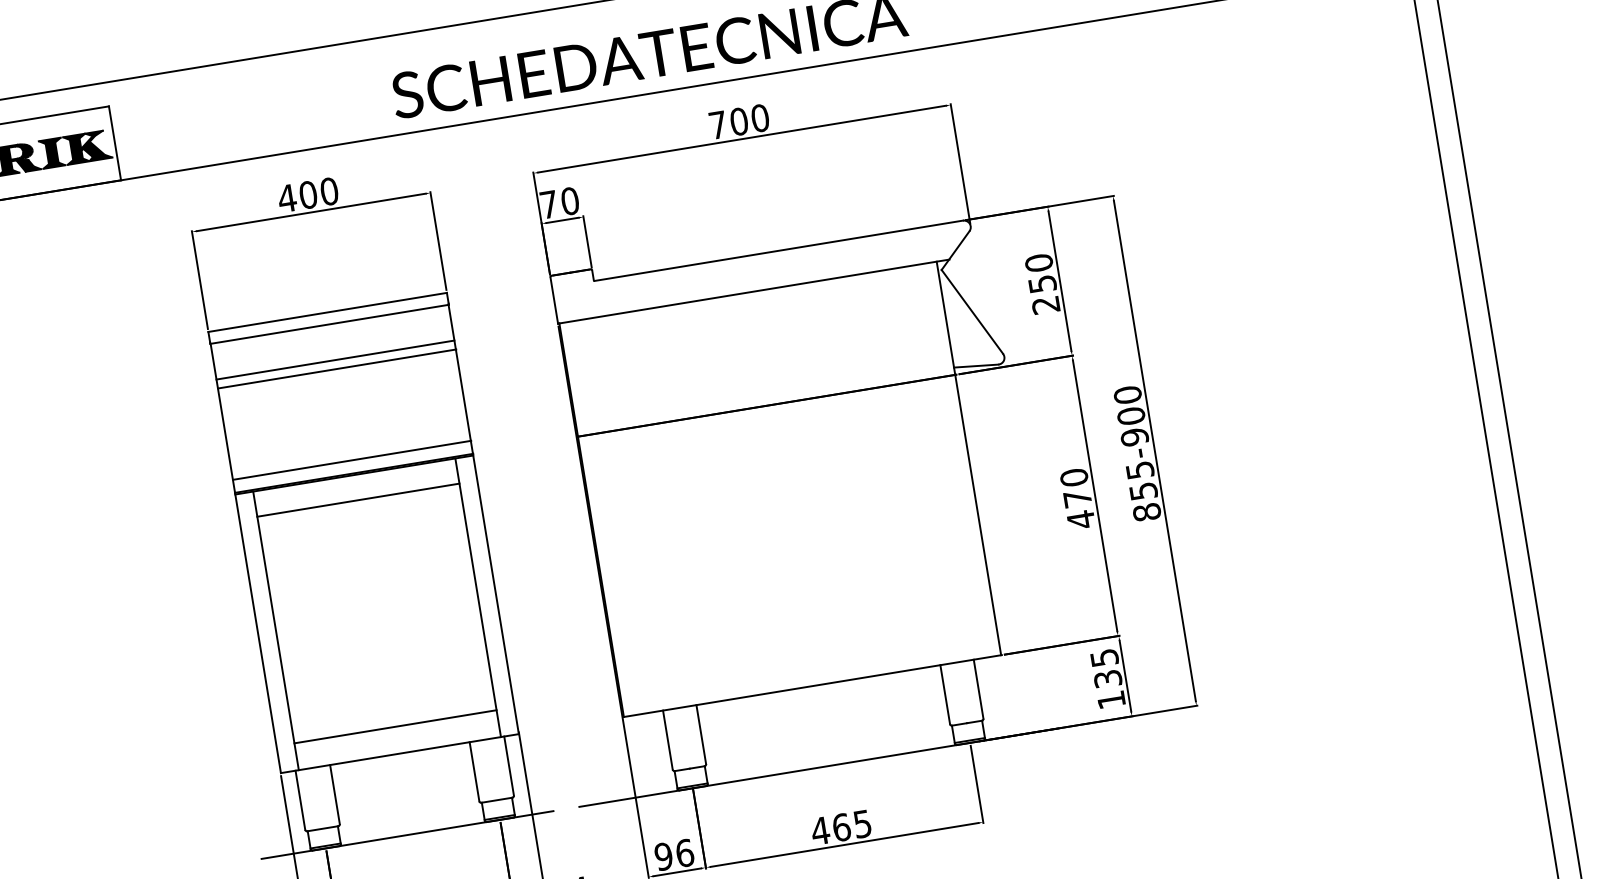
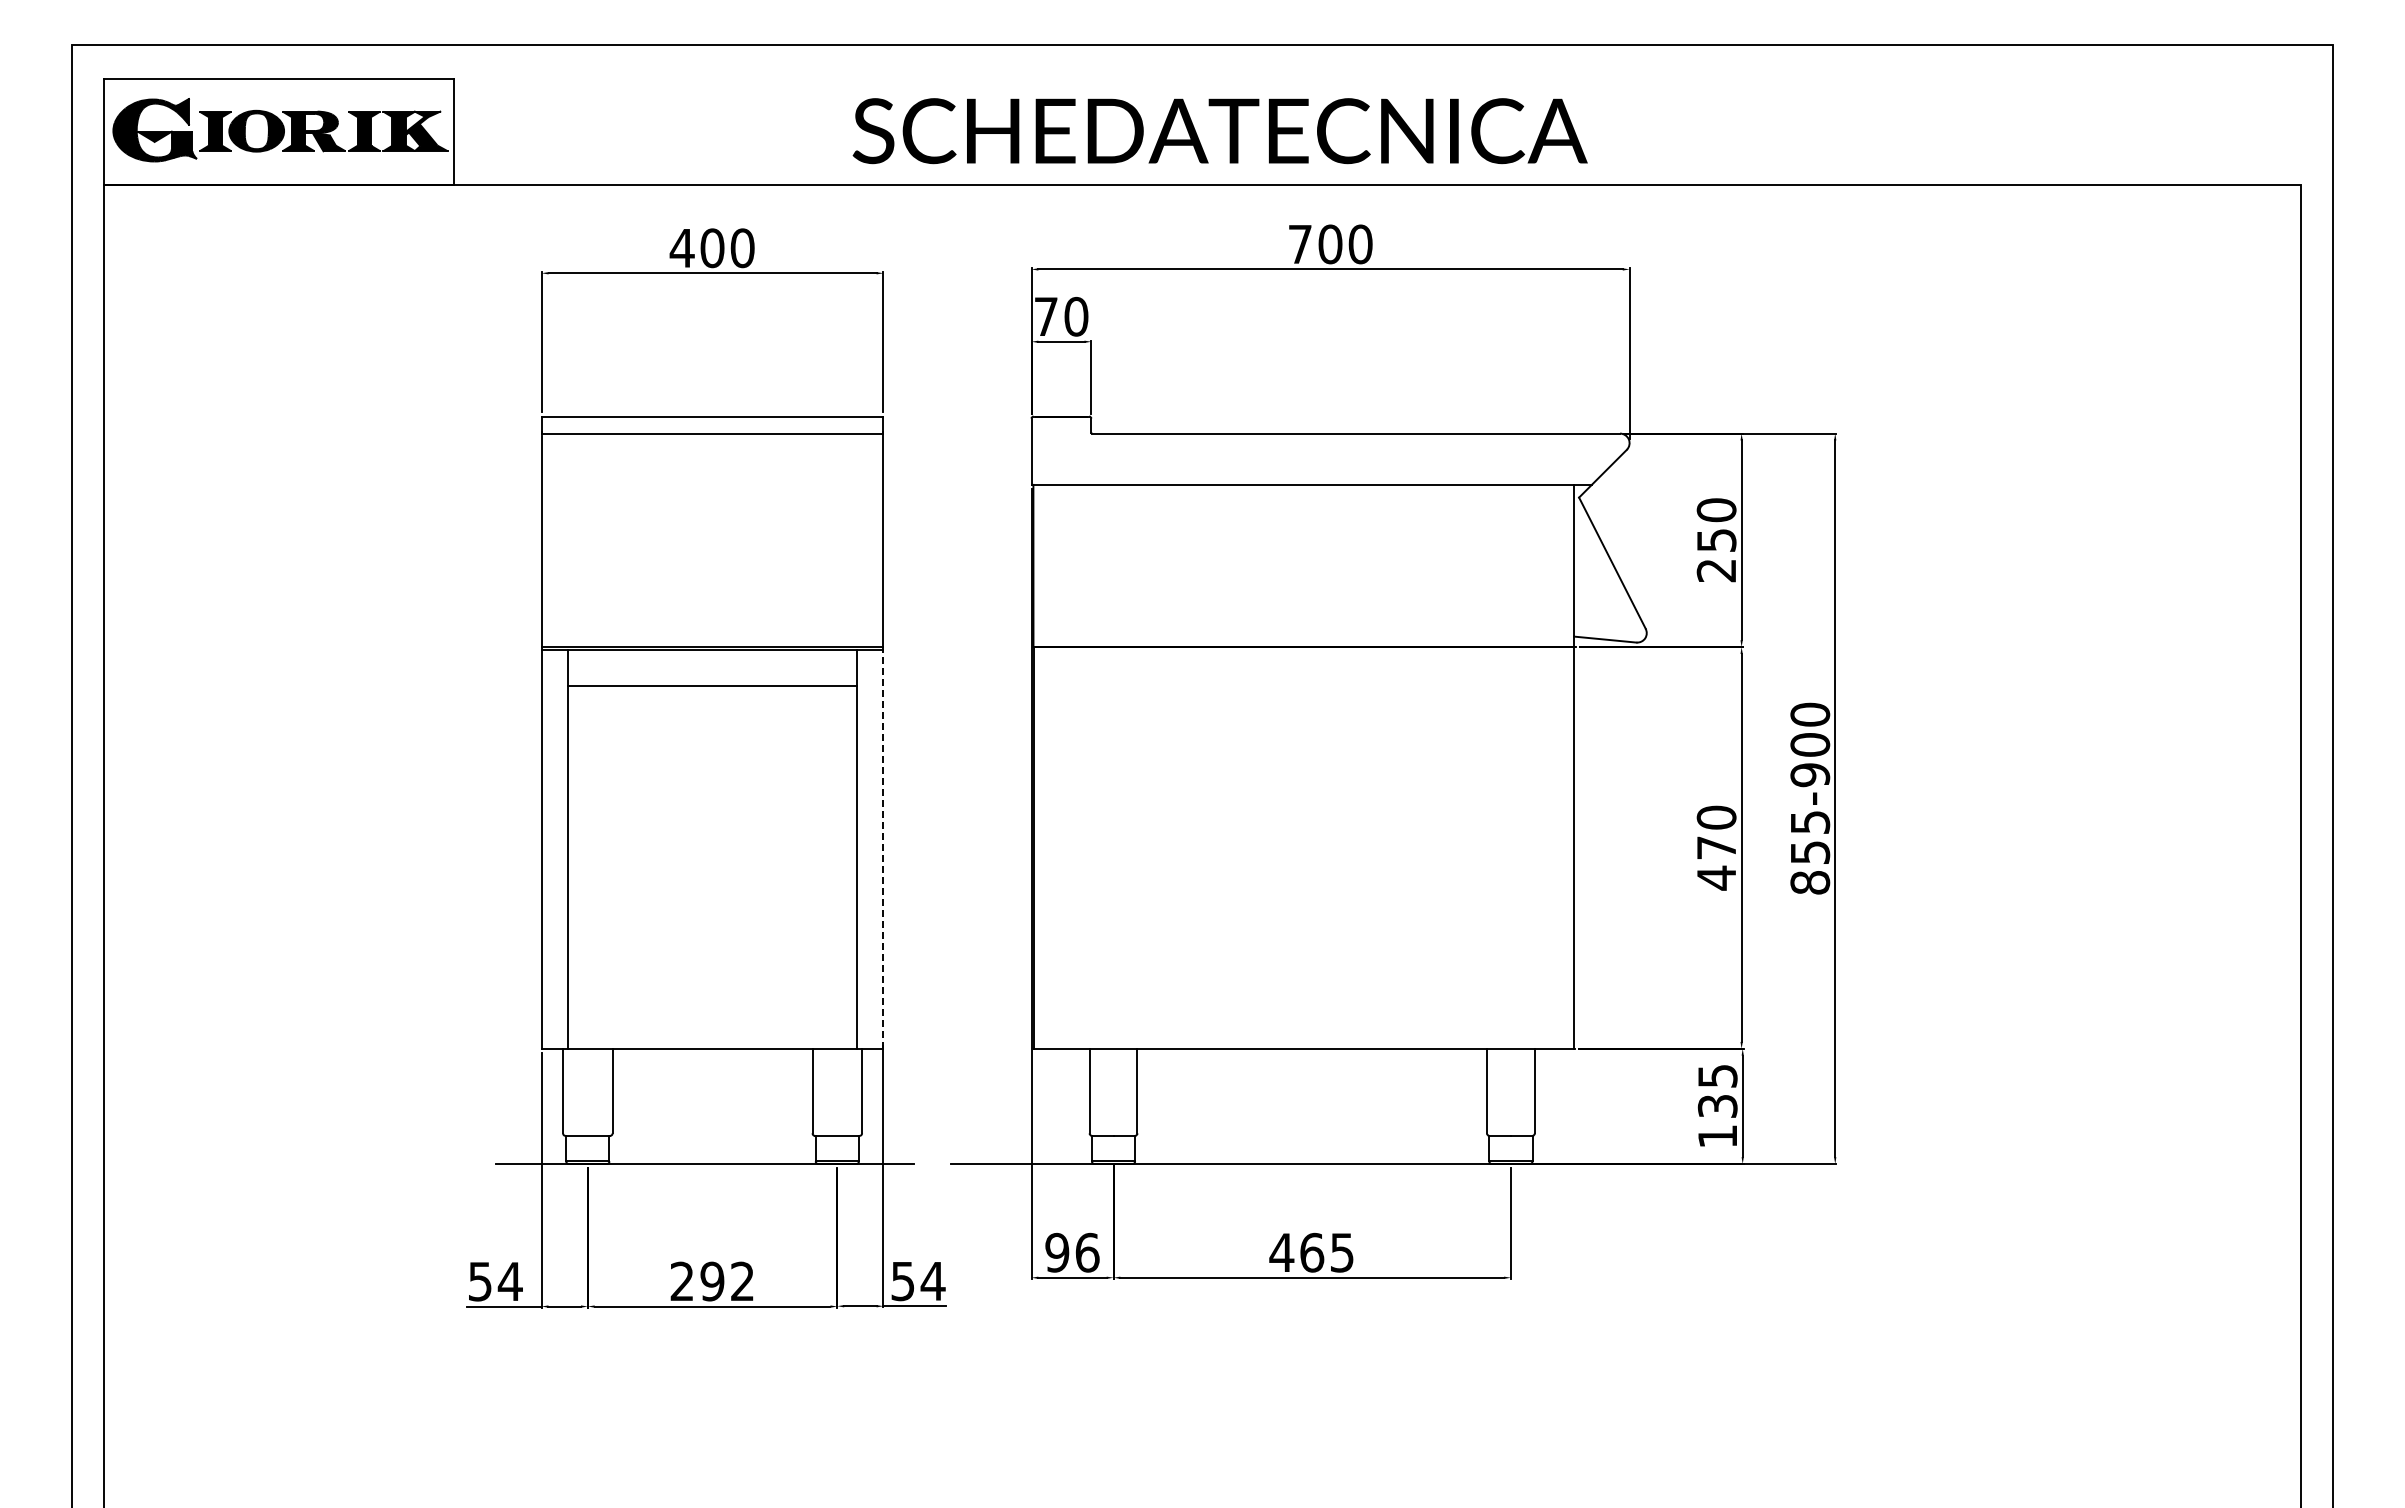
line: (335, 359) -> (712, 484), removed
line: (336, 368) -> (712, 497), removed
line: (351, 460) -> (712, 628), removed
line: (496, 593) -> (883, 847), solid -> dashed
line: (395, 726) -> (712, 1010), removed

